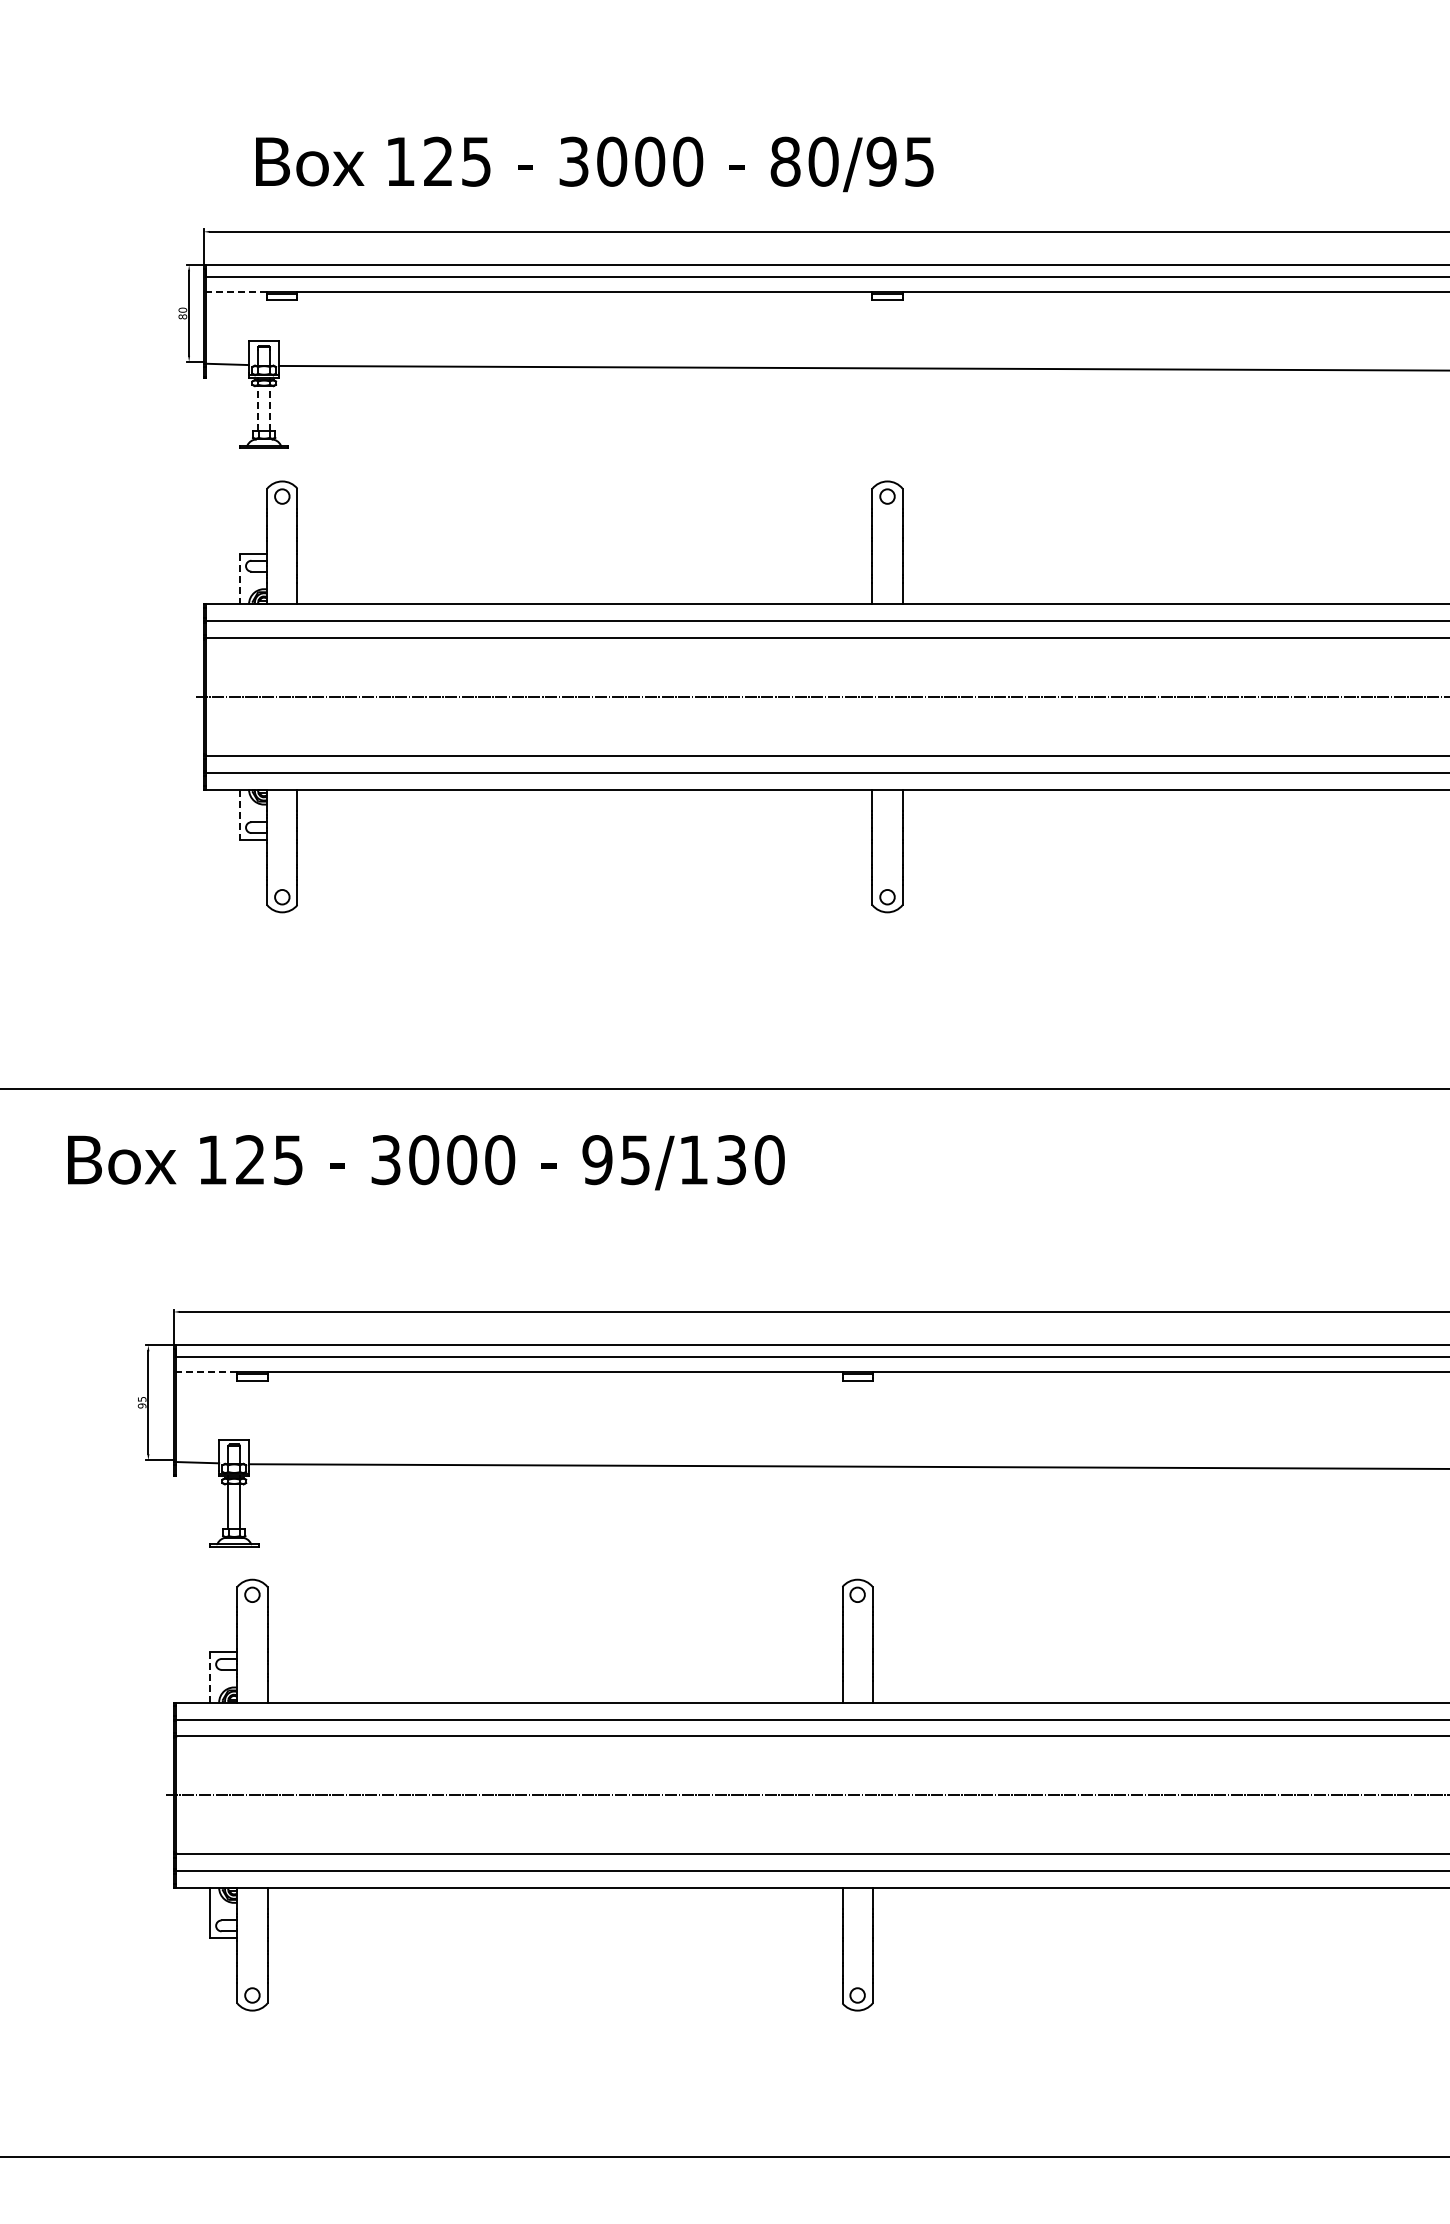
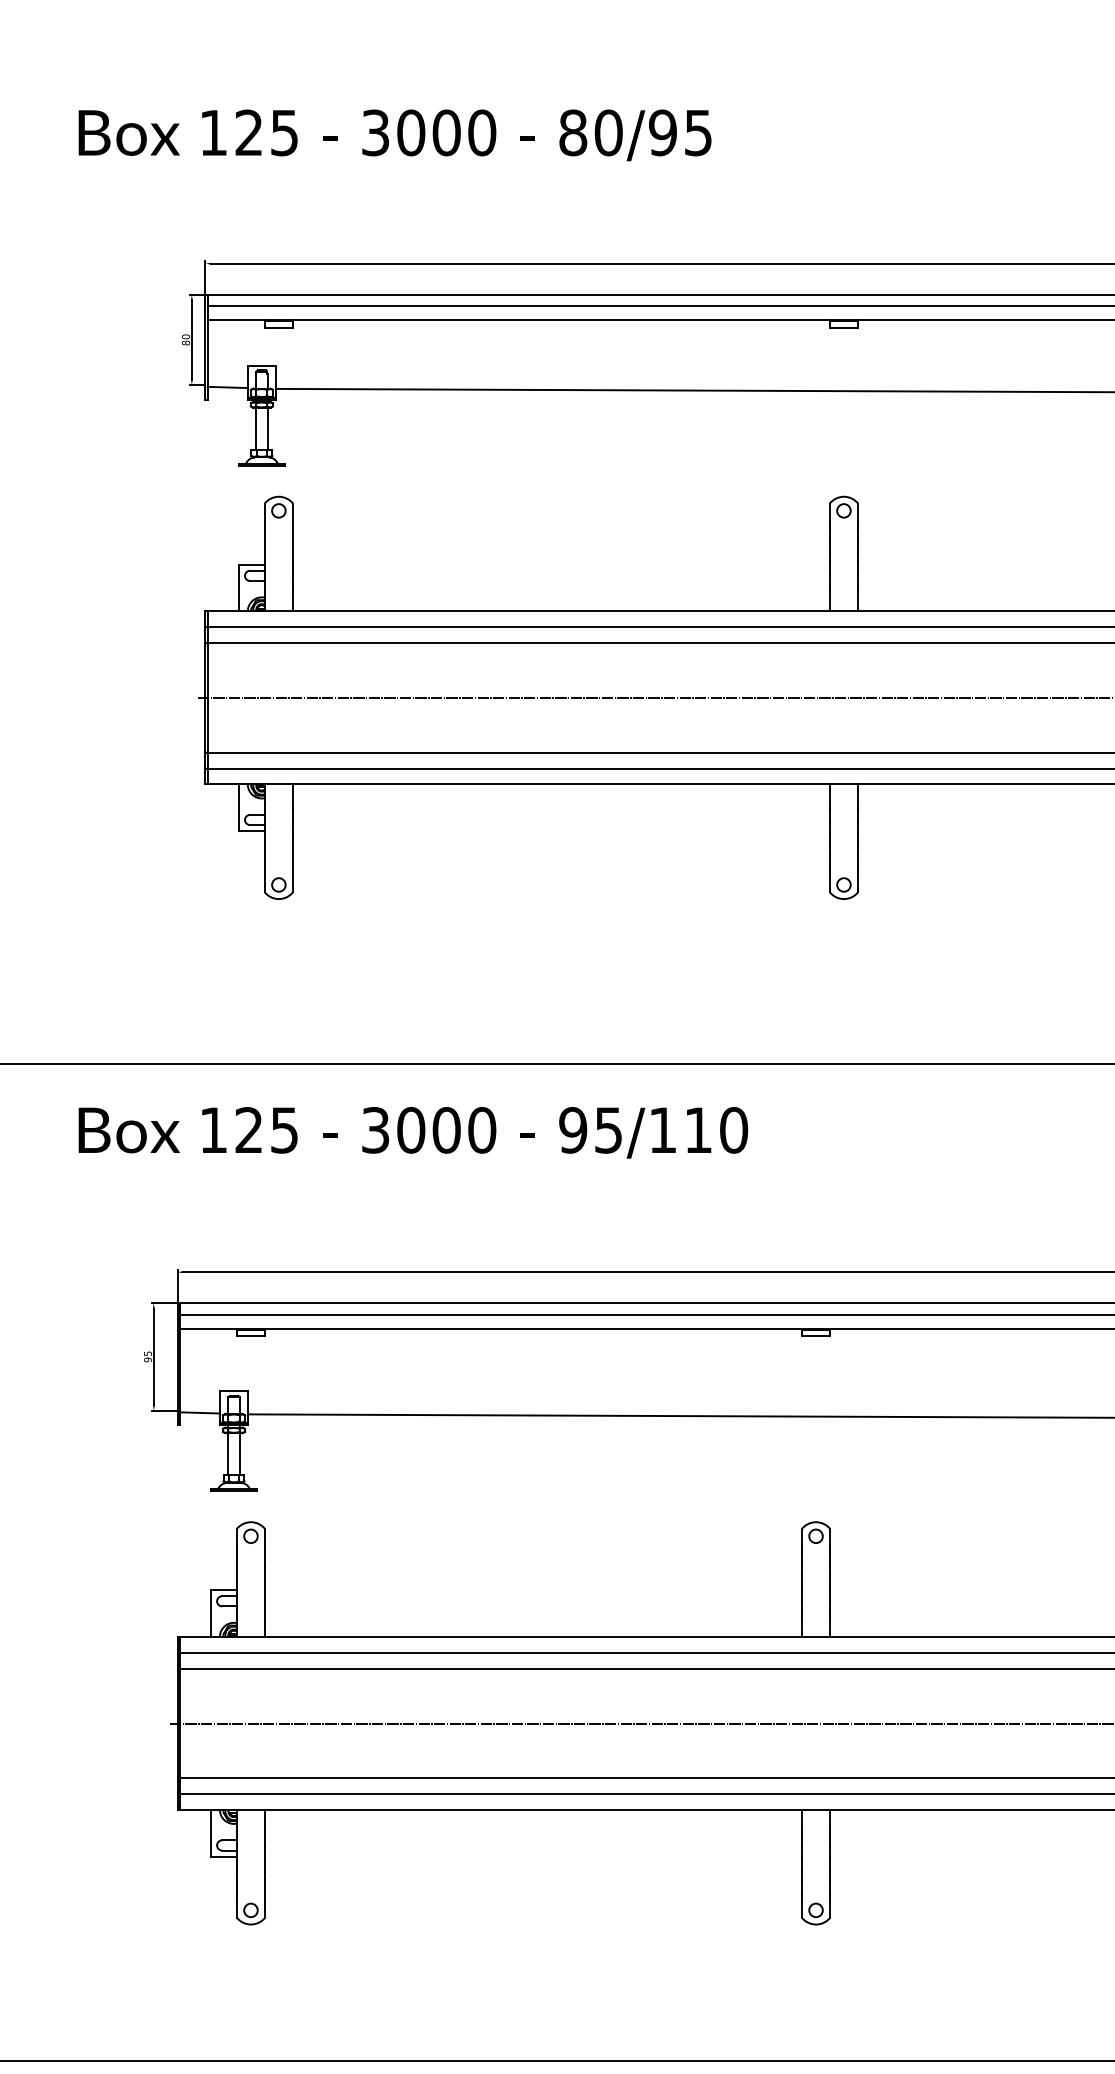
text: (594, 164) -> (394, 135), moved
line: (236, 292) -> (236, 320), dashed -> solid
line: (258, 408) -> (256, 428), dashed -> solid
line: (270, 408) -> (267, 428), dashed -> solid
line: (239, 579) -> (238, 588), dashed -> solid
line: (239, 815) -> (238, 808), dashed -> solid
text: (731, 1160) -> (698, 1130), 95/130 -> 95/110
line: (206, 1372) -> (208, 1328), dashed -> solid
line: (210, 1677) -> (211, 1613), dashed -> solid

